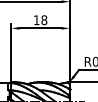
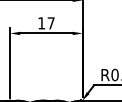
text: (44, 20) -> (51, 23), 18 -> 17

